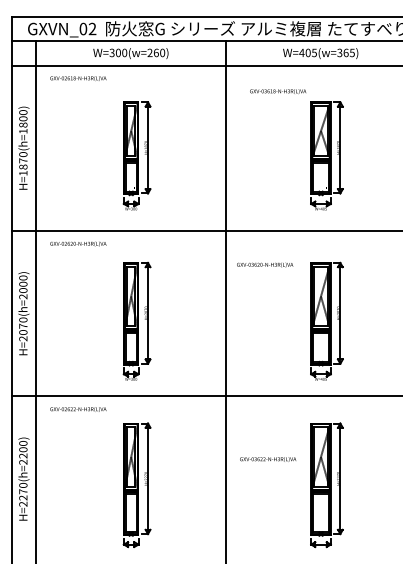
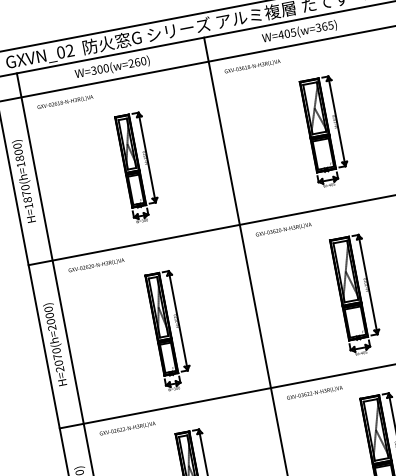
text: (278, 91) -> (252, 66), moved
text: (265, 264) -> (283, 229), moved
text: (268, 459) -> (315, 392), moved

